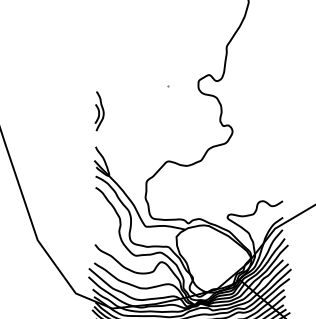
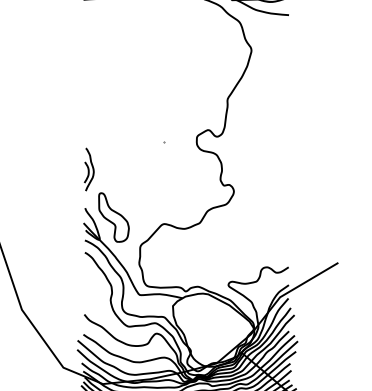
part: (121, 155) -> (113, 217), added

